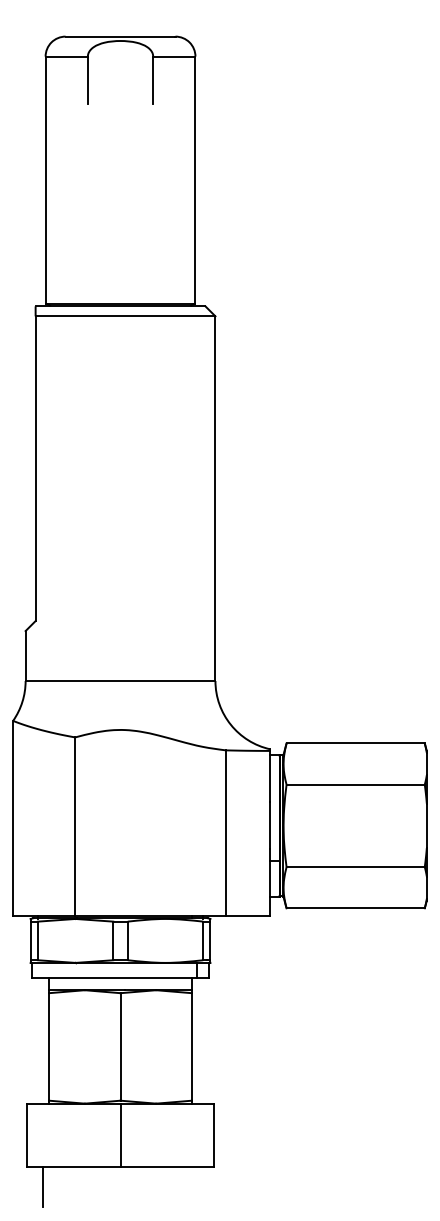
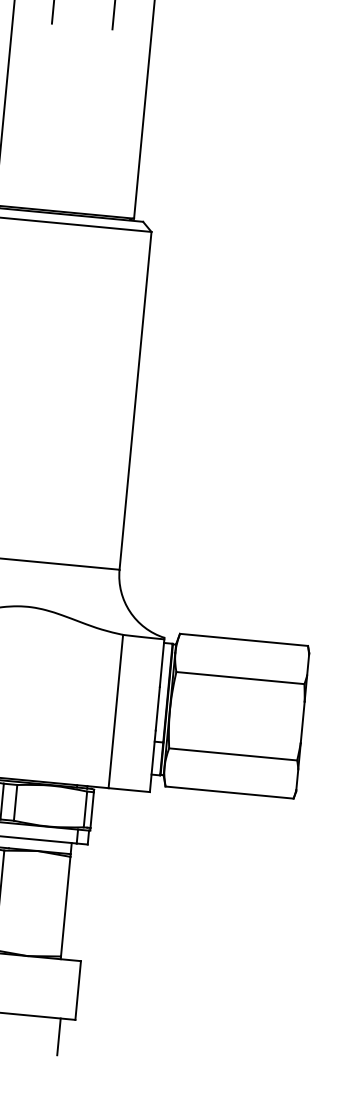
line: (197, 1186) -> (58, 1036), added

